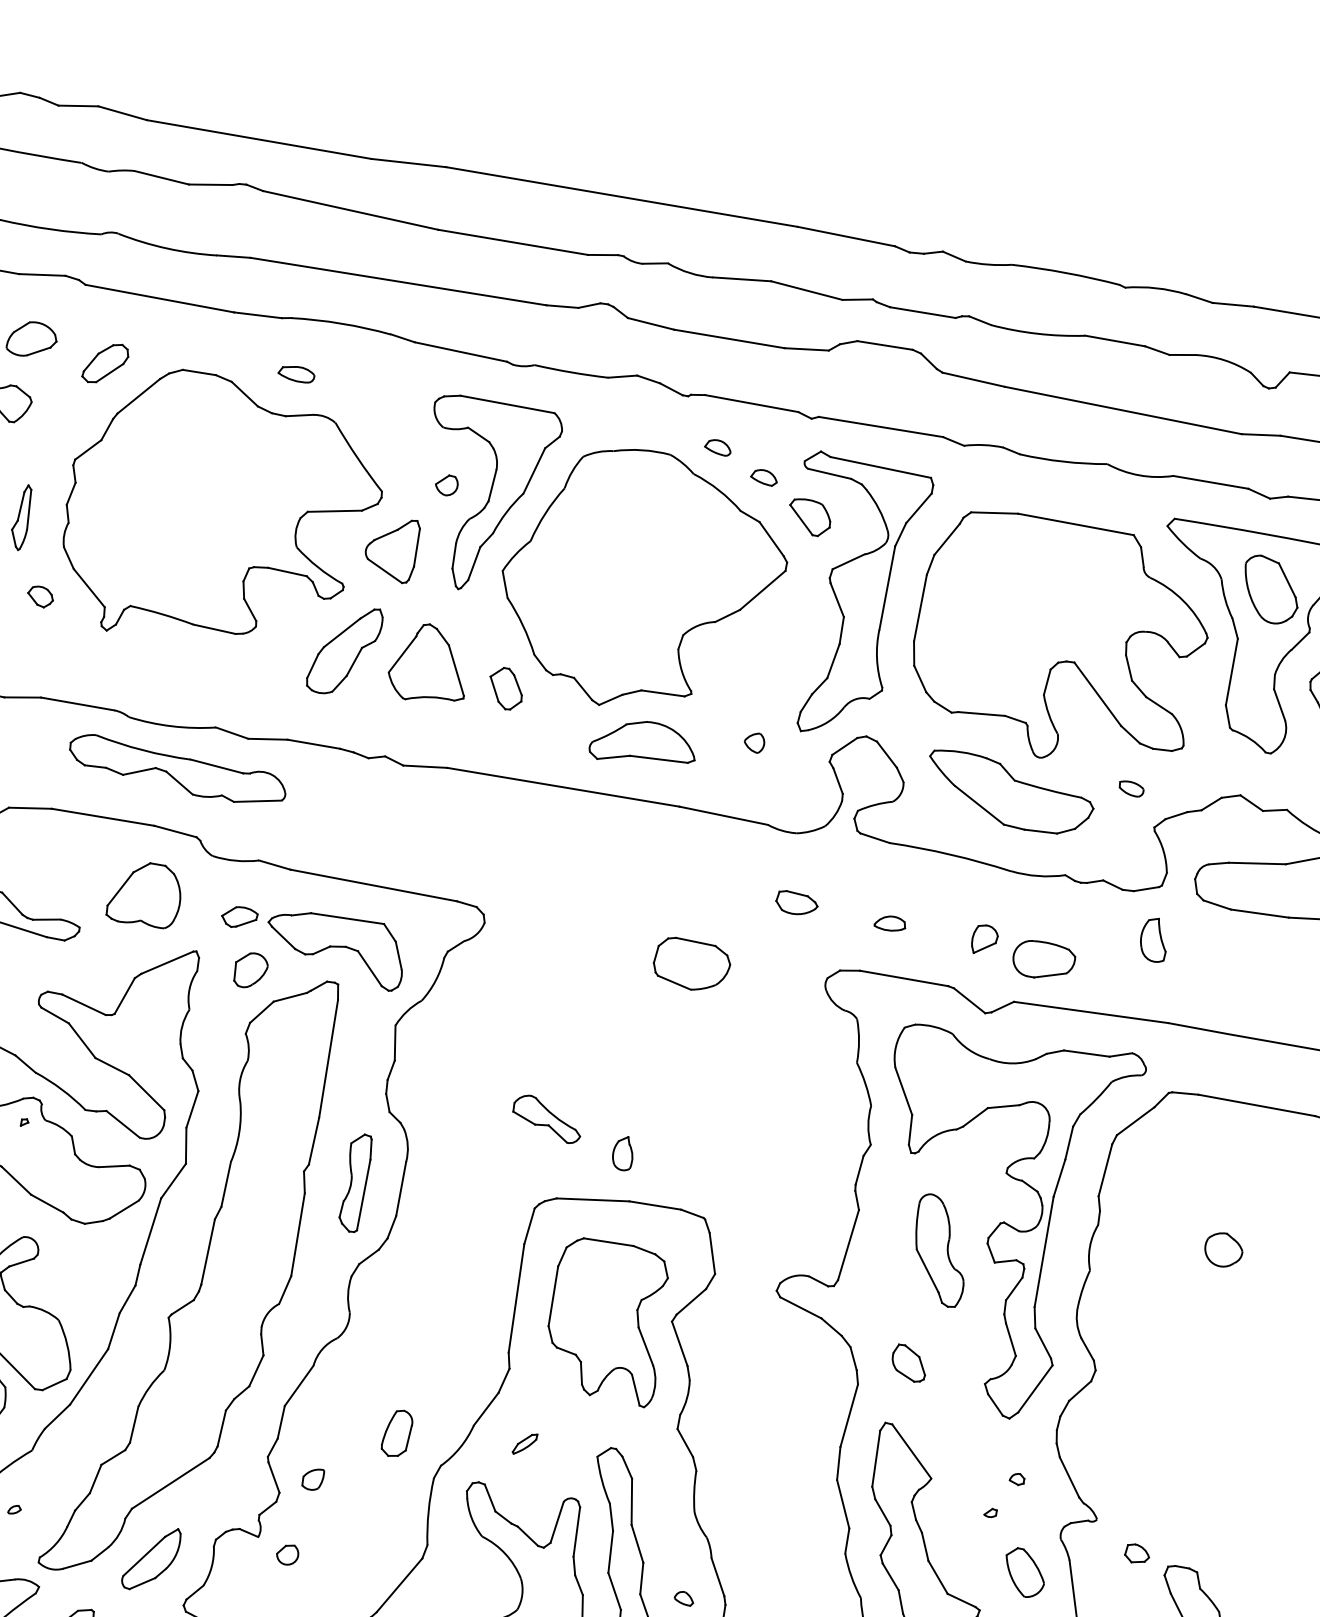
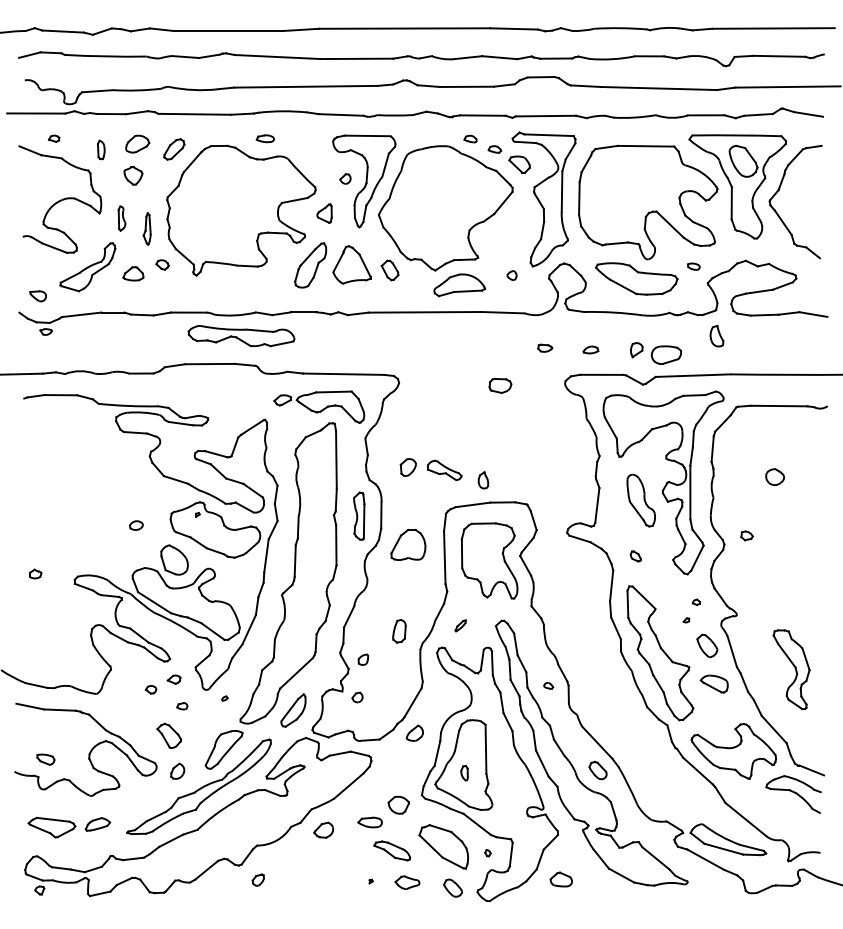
part: (391, 548) -> (324, 213), size x0.6
part: (145, 893) -> (408, 544), moved
part: (797, 904) -> (545, 348), size x0.7
part: (692, 964) -> (500, 385), size x0.6
part: (248, 970) -> (407, 467), moved
part: (908, 1363) -> (635, 556), size x0.6
part: (1136, 1553) -> (746, 535), moved

